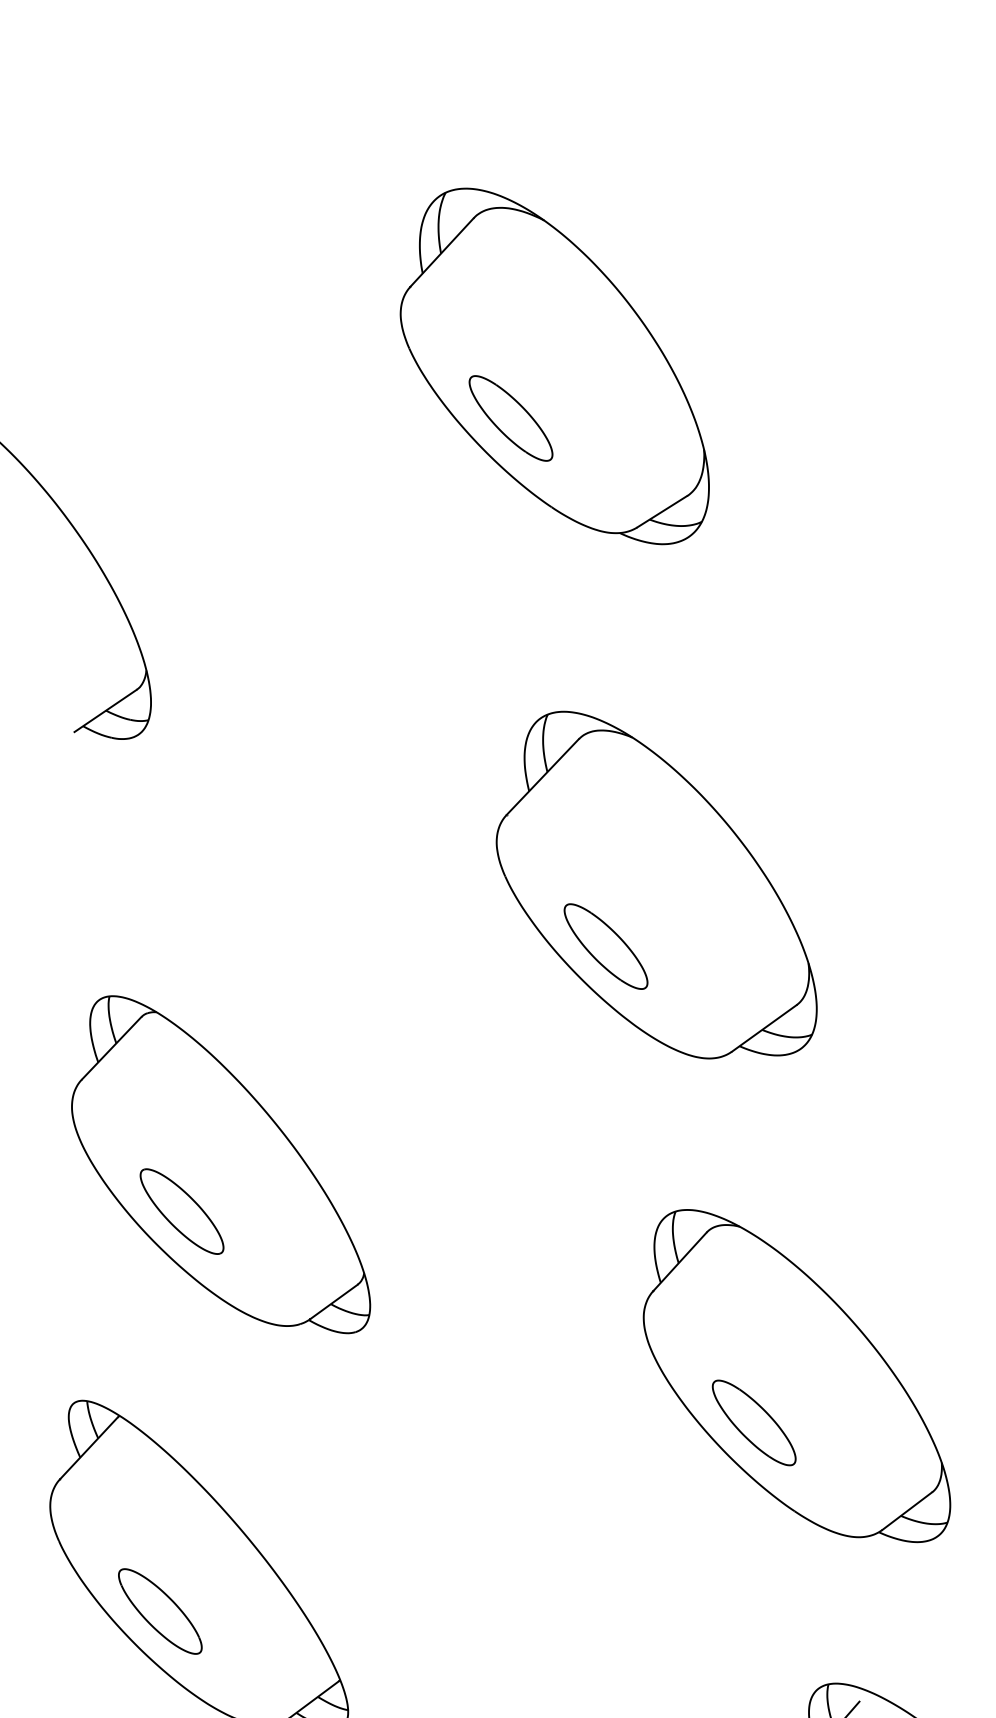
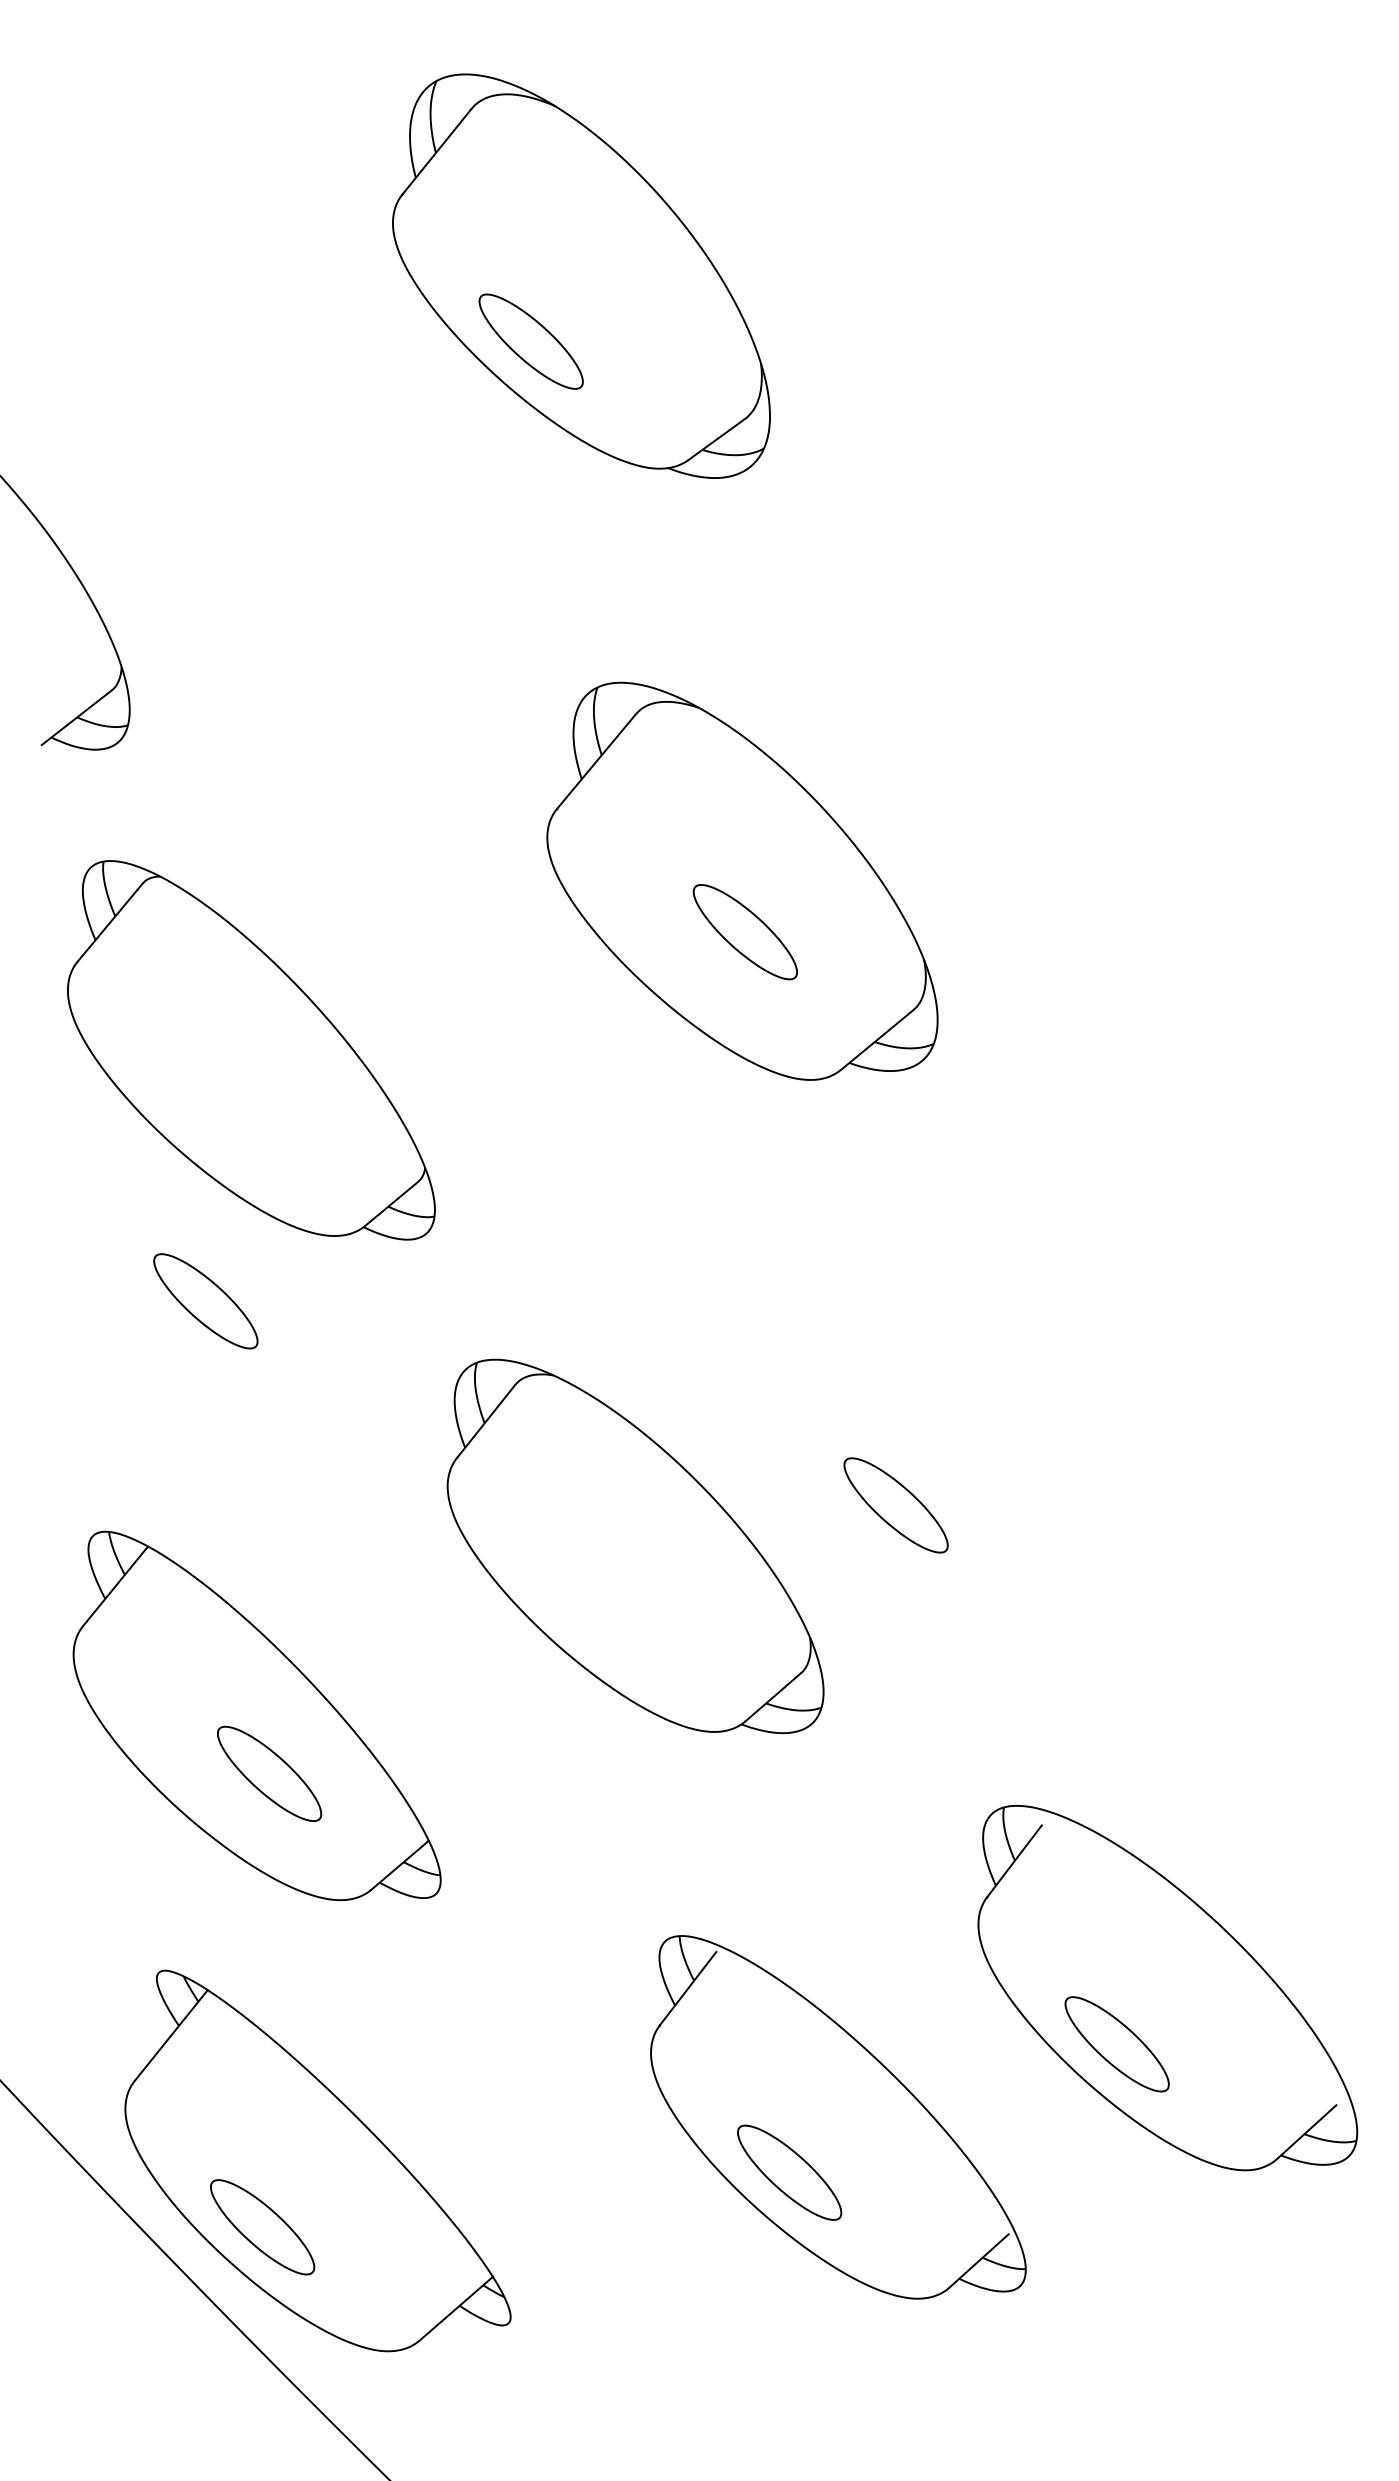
part: (605, 946) -> (744, 932), moved
part: (223, 1164) -> (251, 1050), moved
part: (799, 1375) -> (635, 1546), moved
part: (160, 1611) -> (269, 1773), moved

